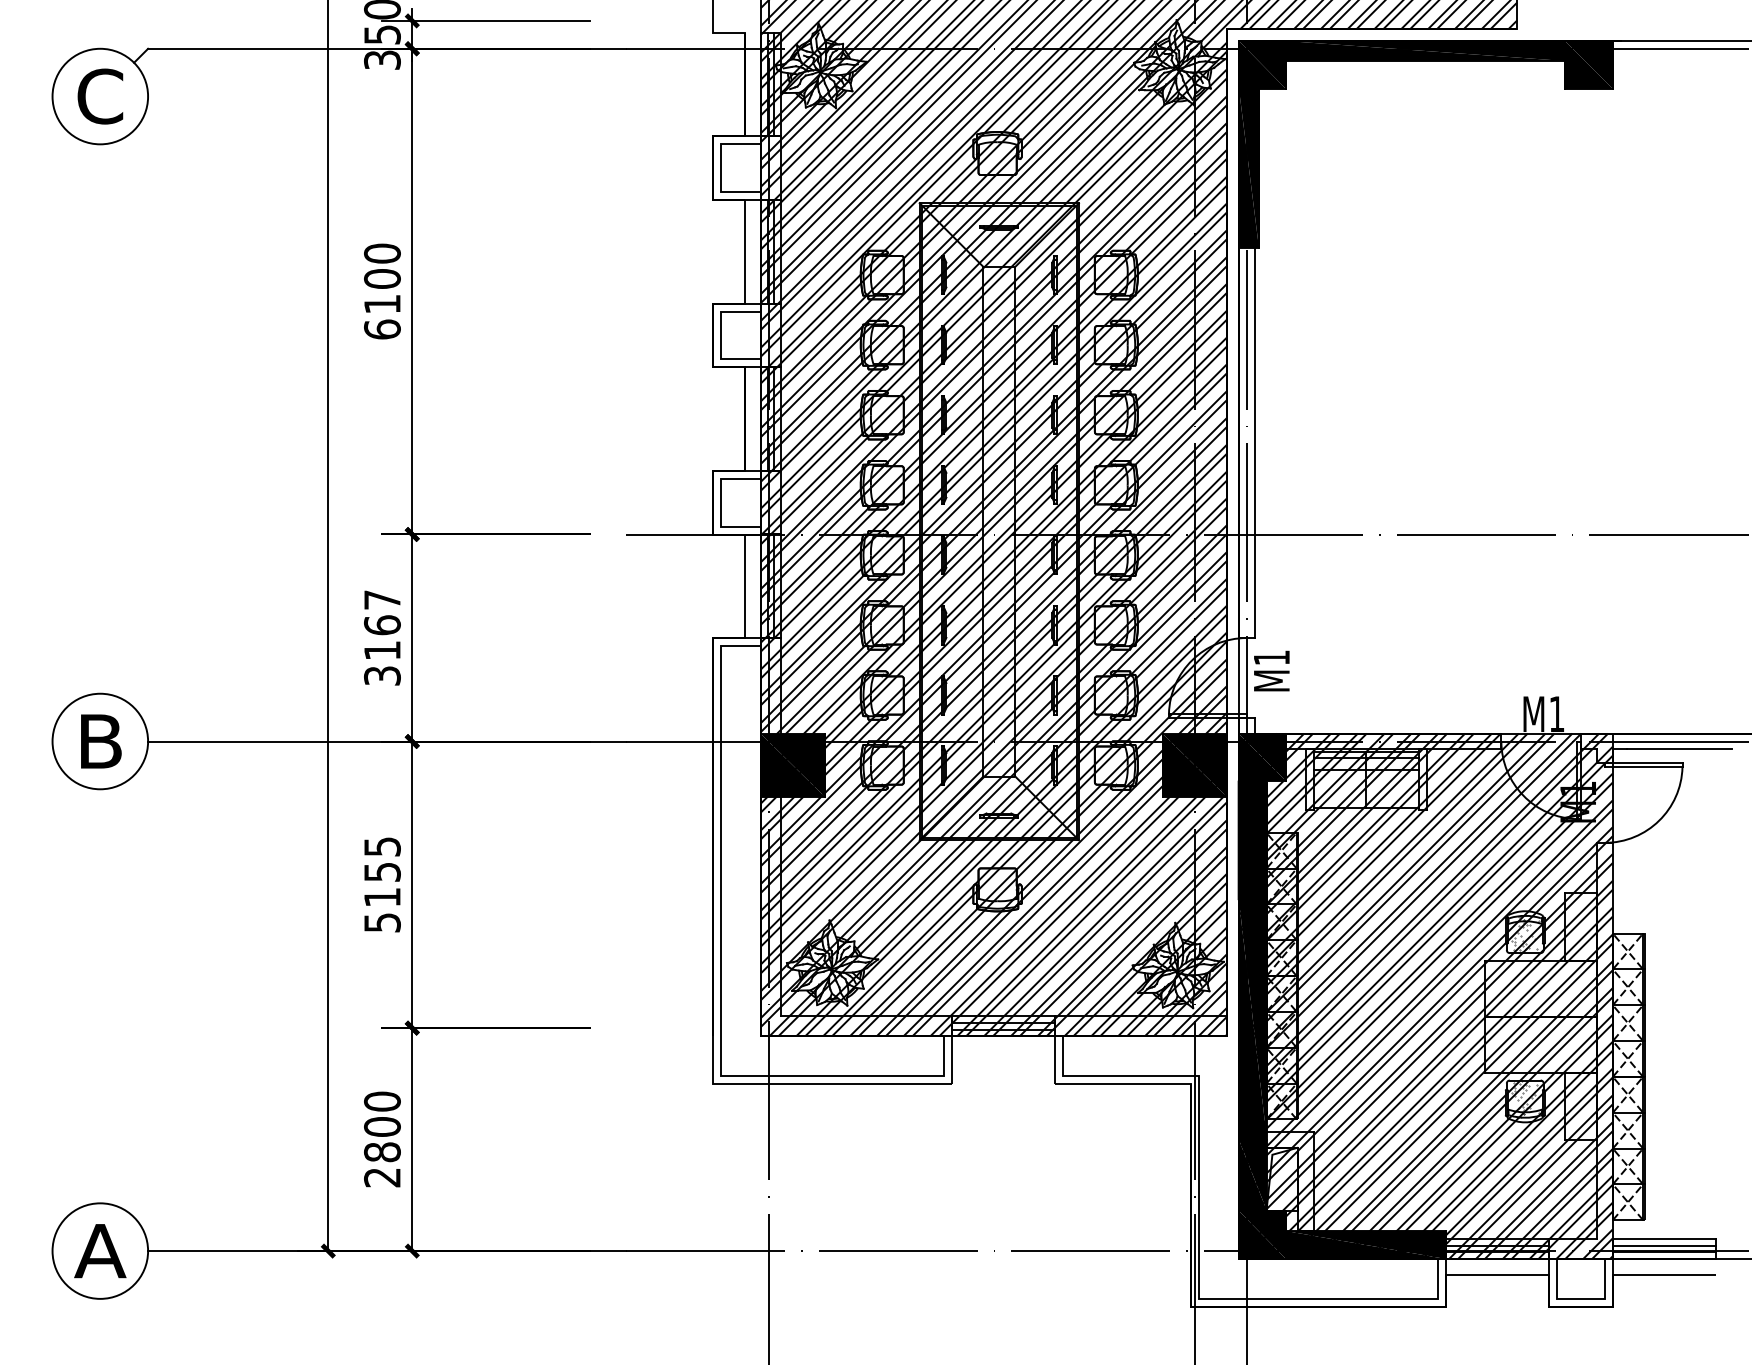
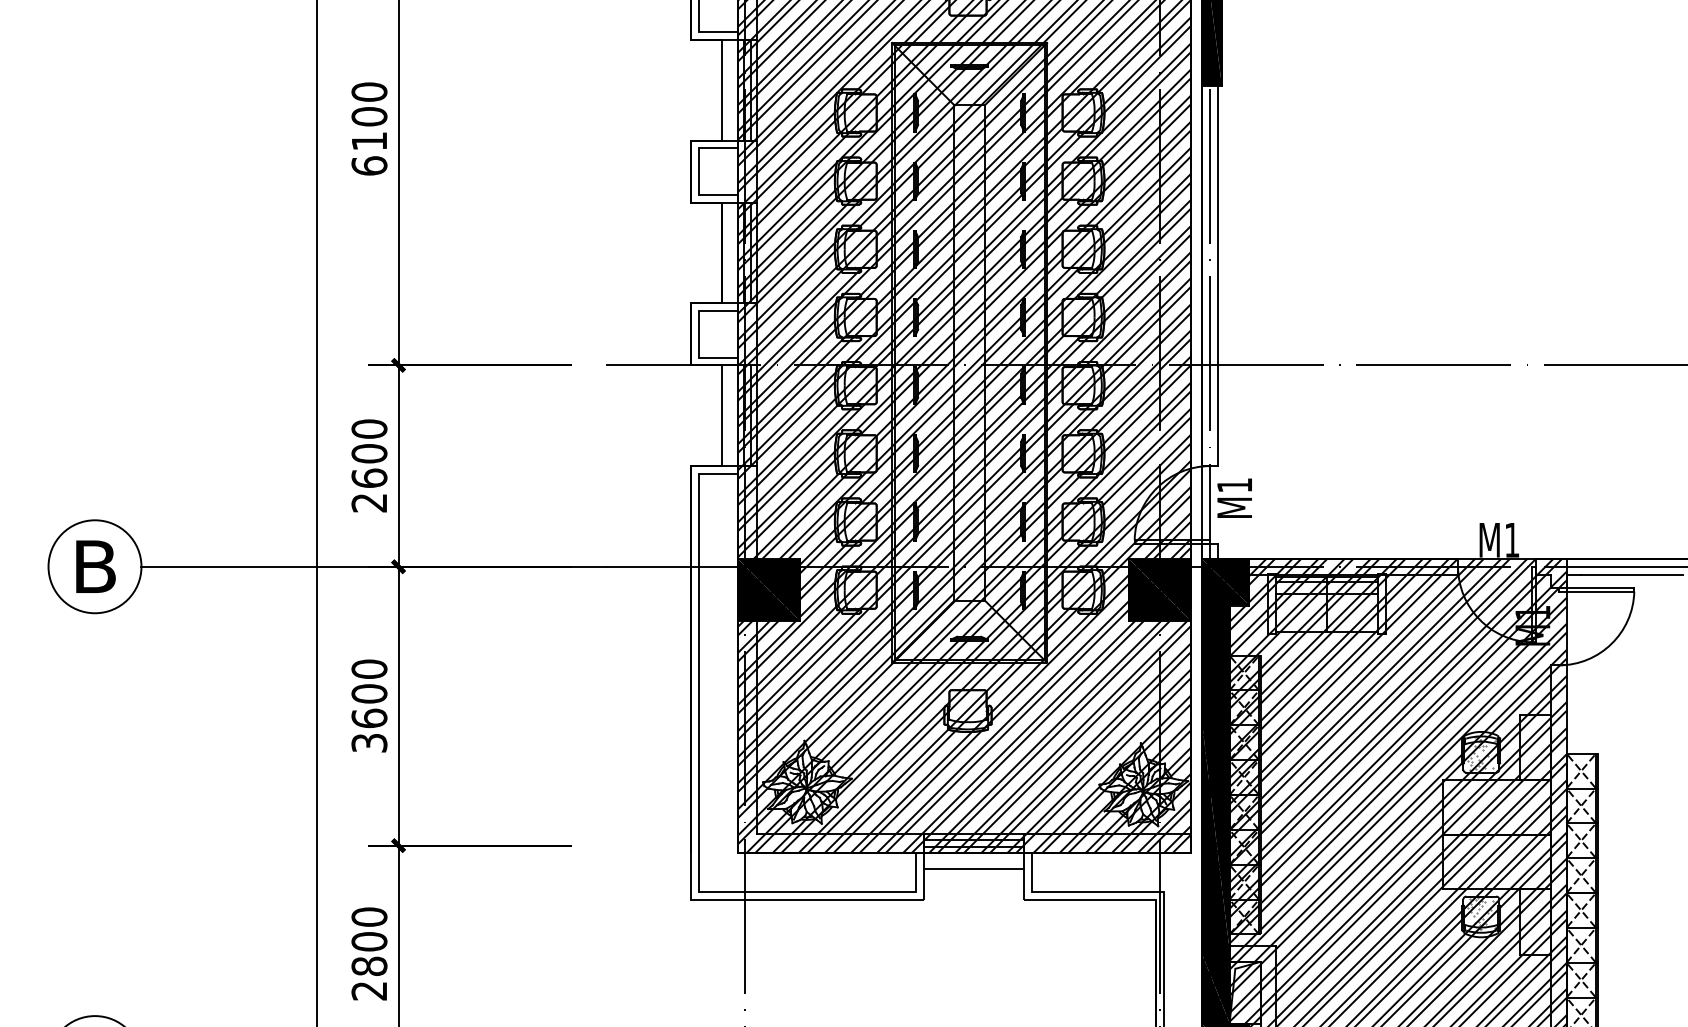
text: (382, 637) -> (369, 465), 3167 -> 2600
text: (382, 883) -> (369, 704), 5155 -> 3600
line: (1003, 1052) -> (973, 869), added

